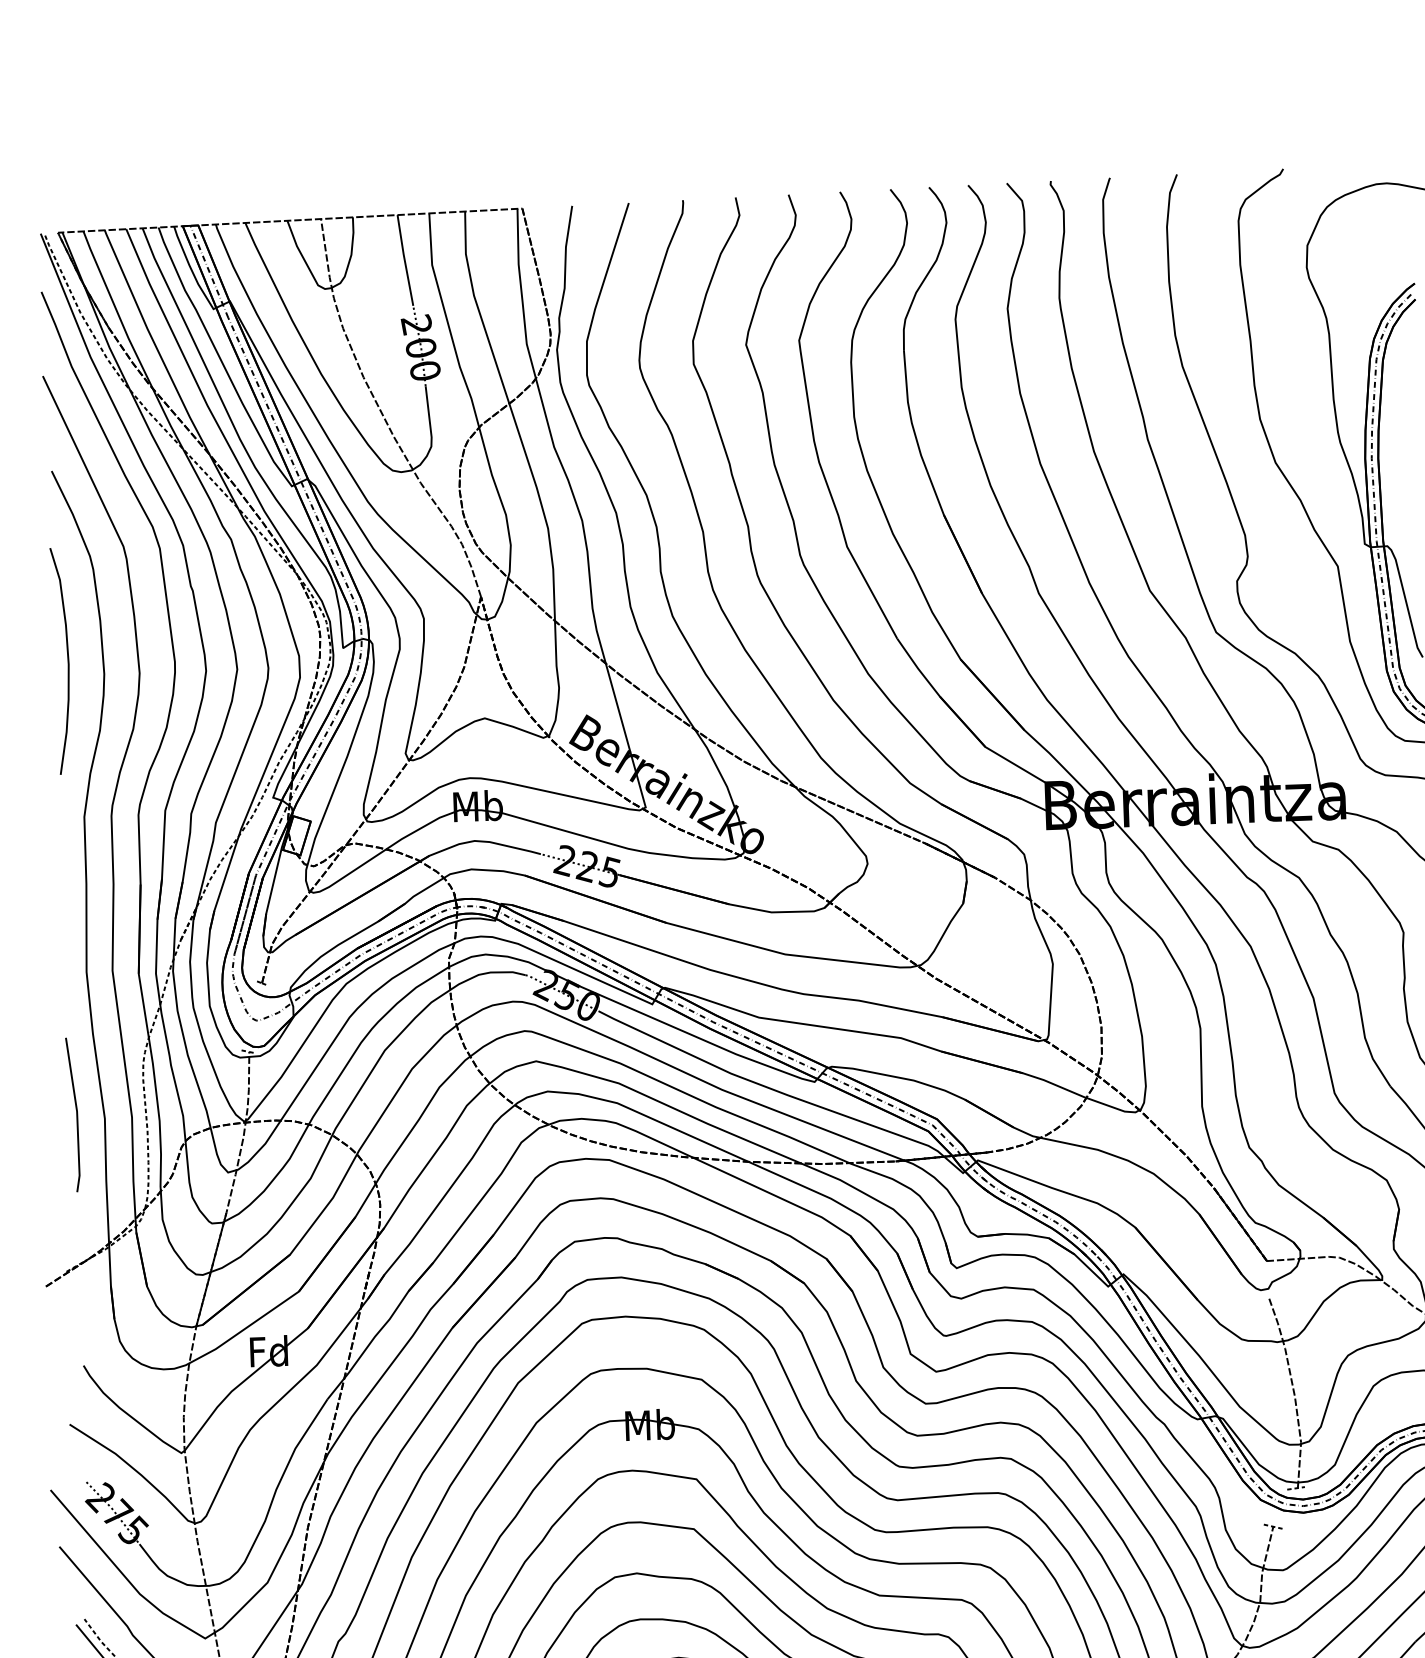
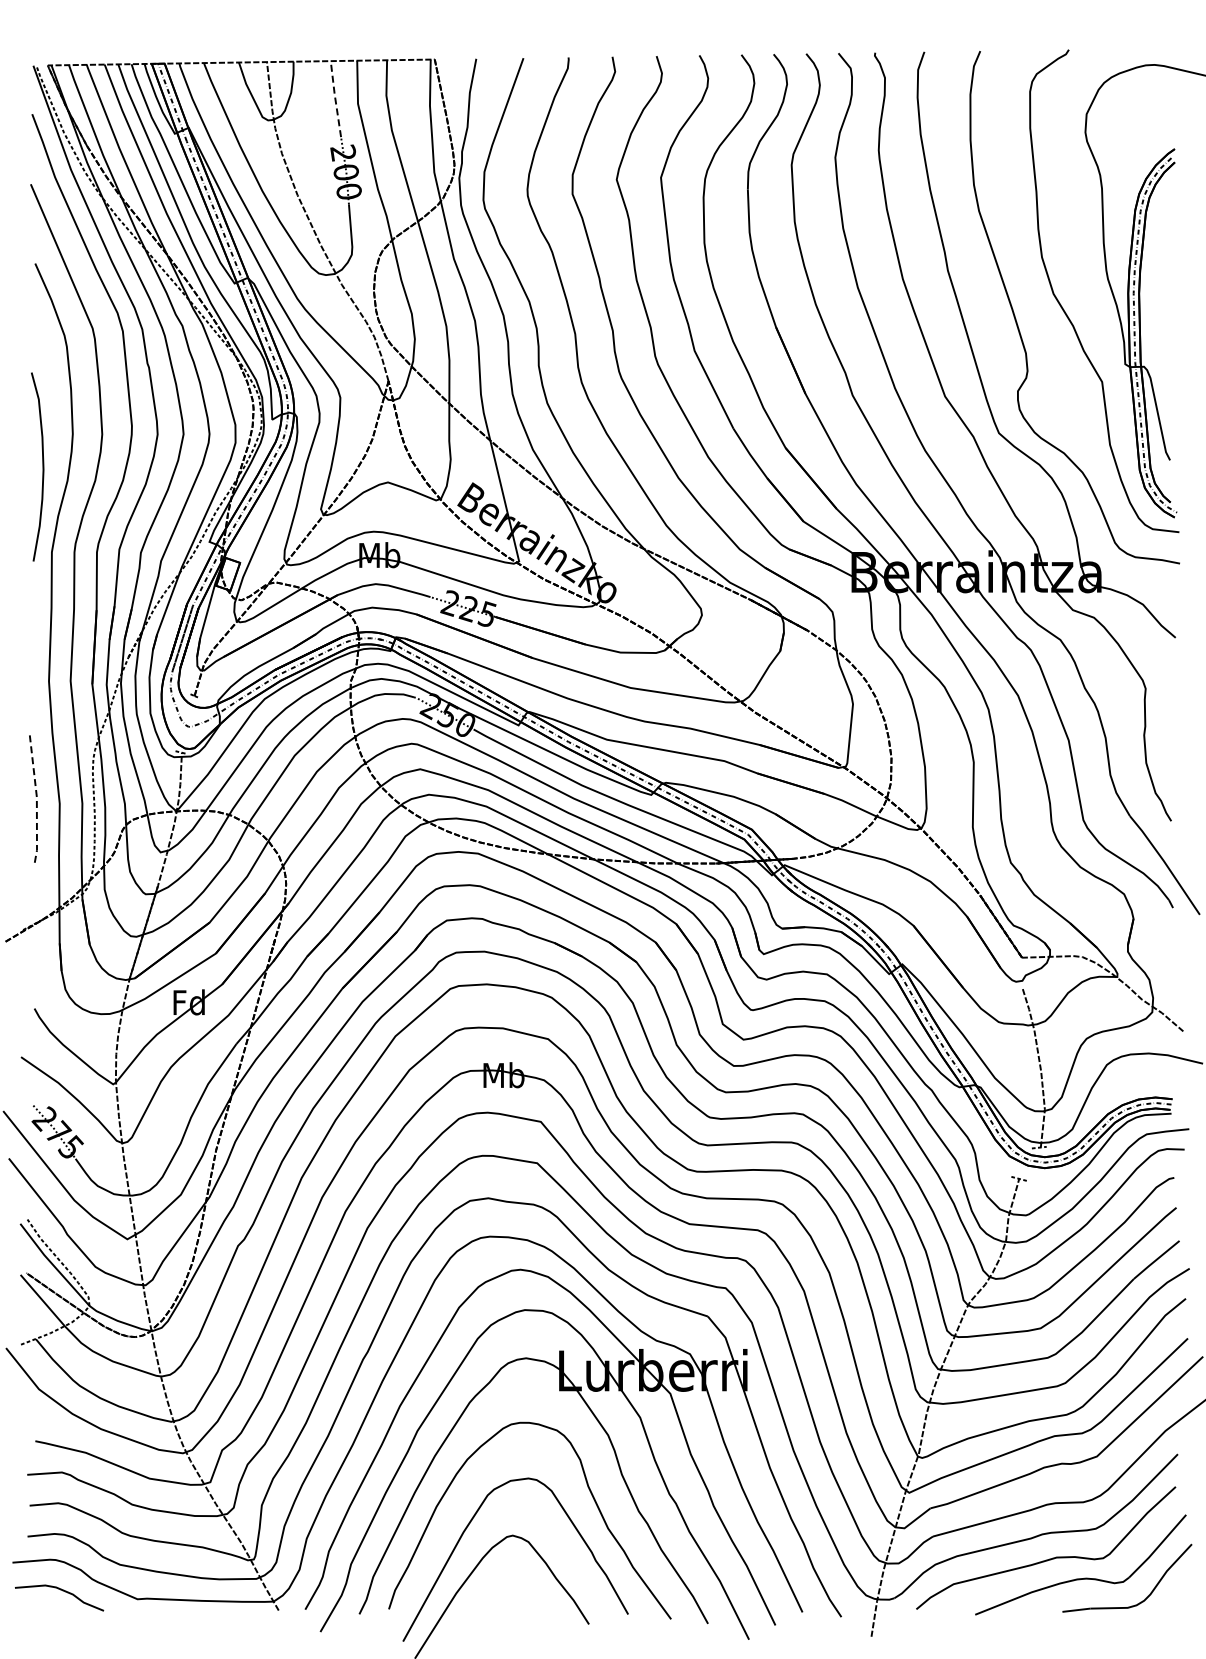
line: (404, 259) -> (335, 98), solid -> dashed
curve: (67, 660) -> (42, 466), moved
line: (76, 1114) -> (36, 799), solid -> dashed

